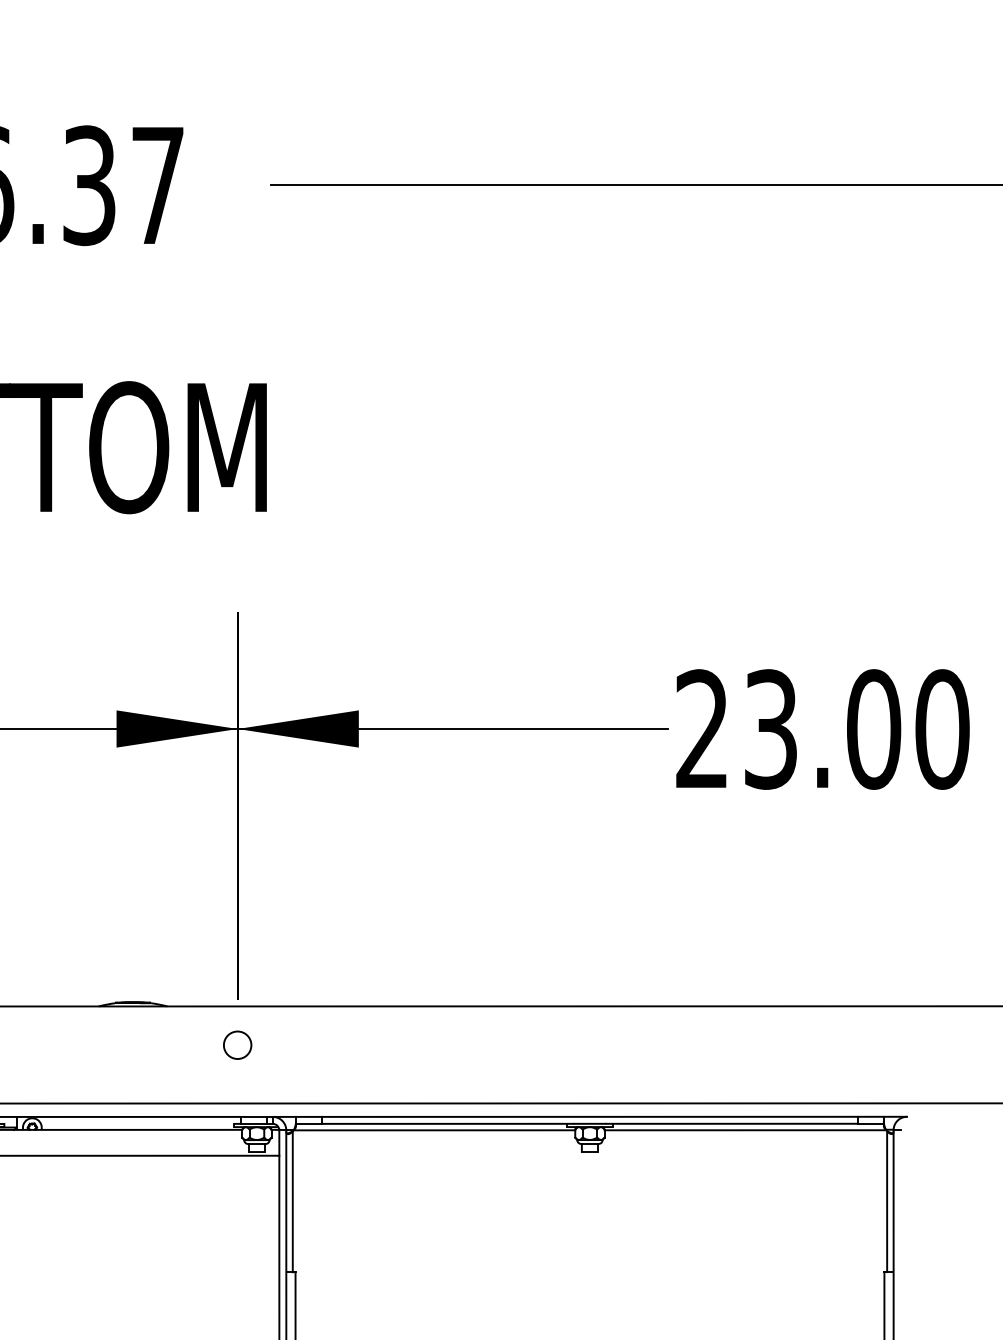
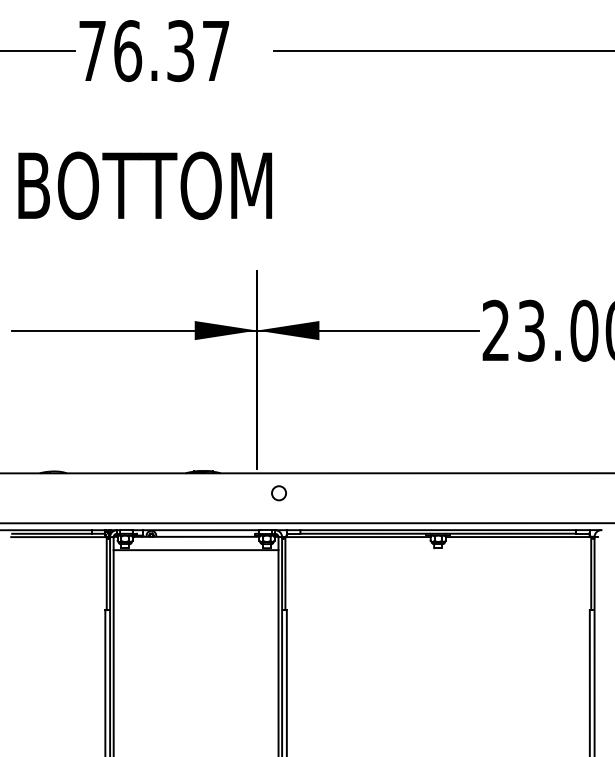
circle: (236, 1045) -> (278, 493), moved

